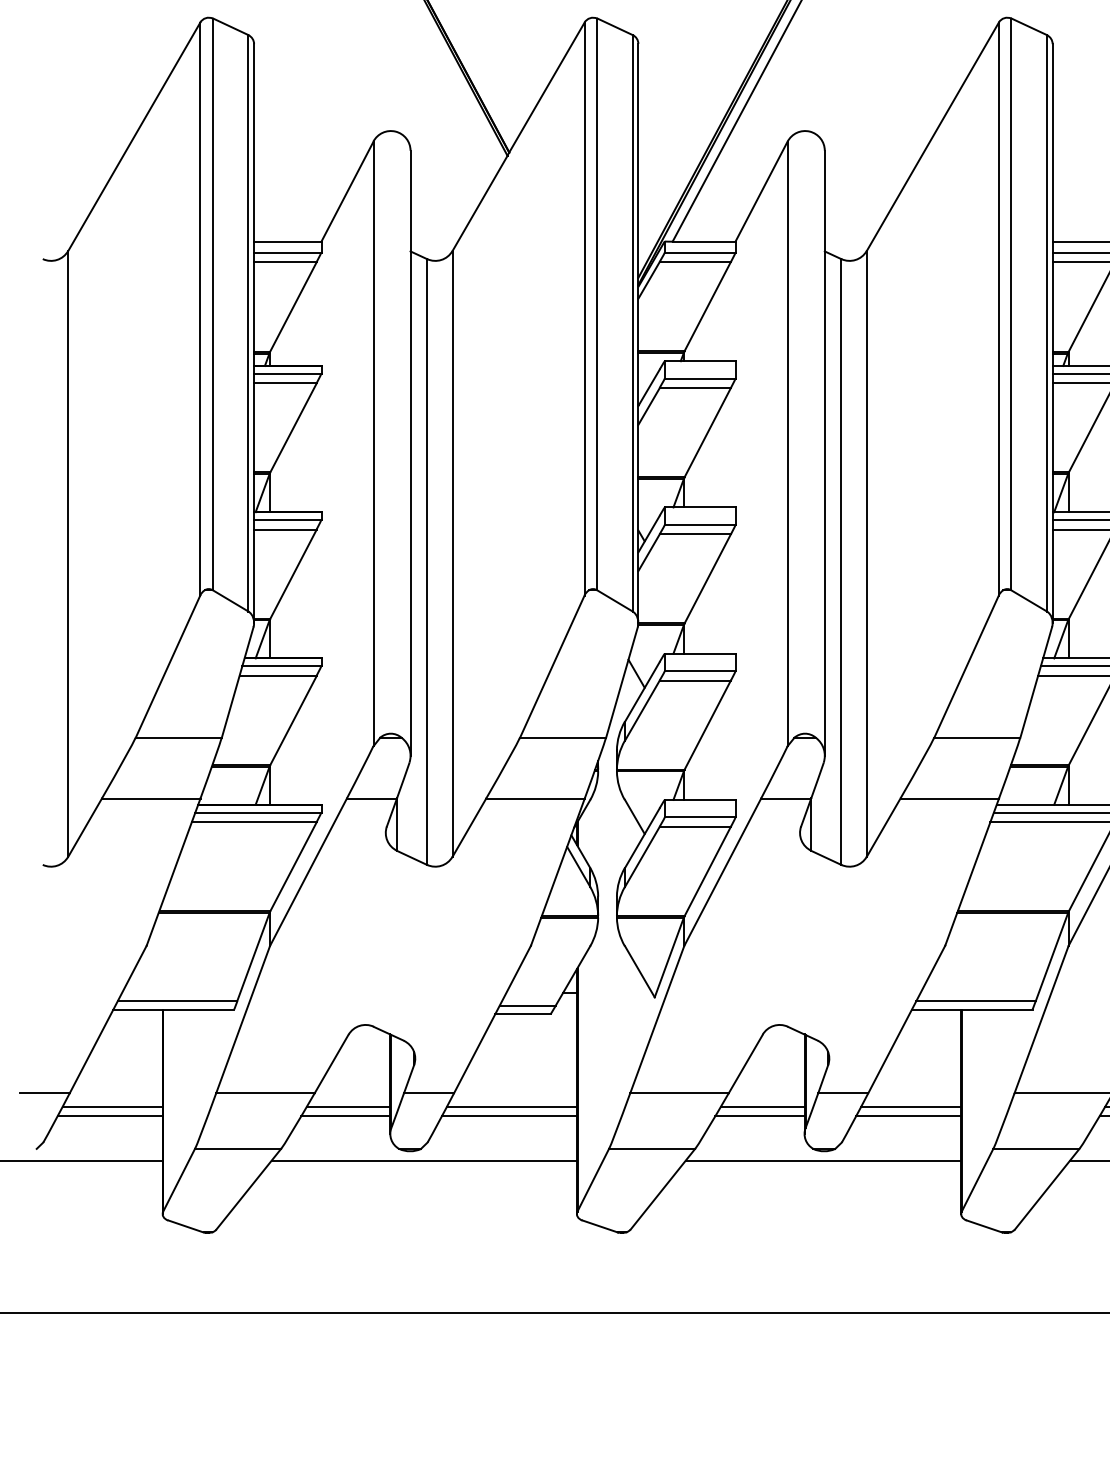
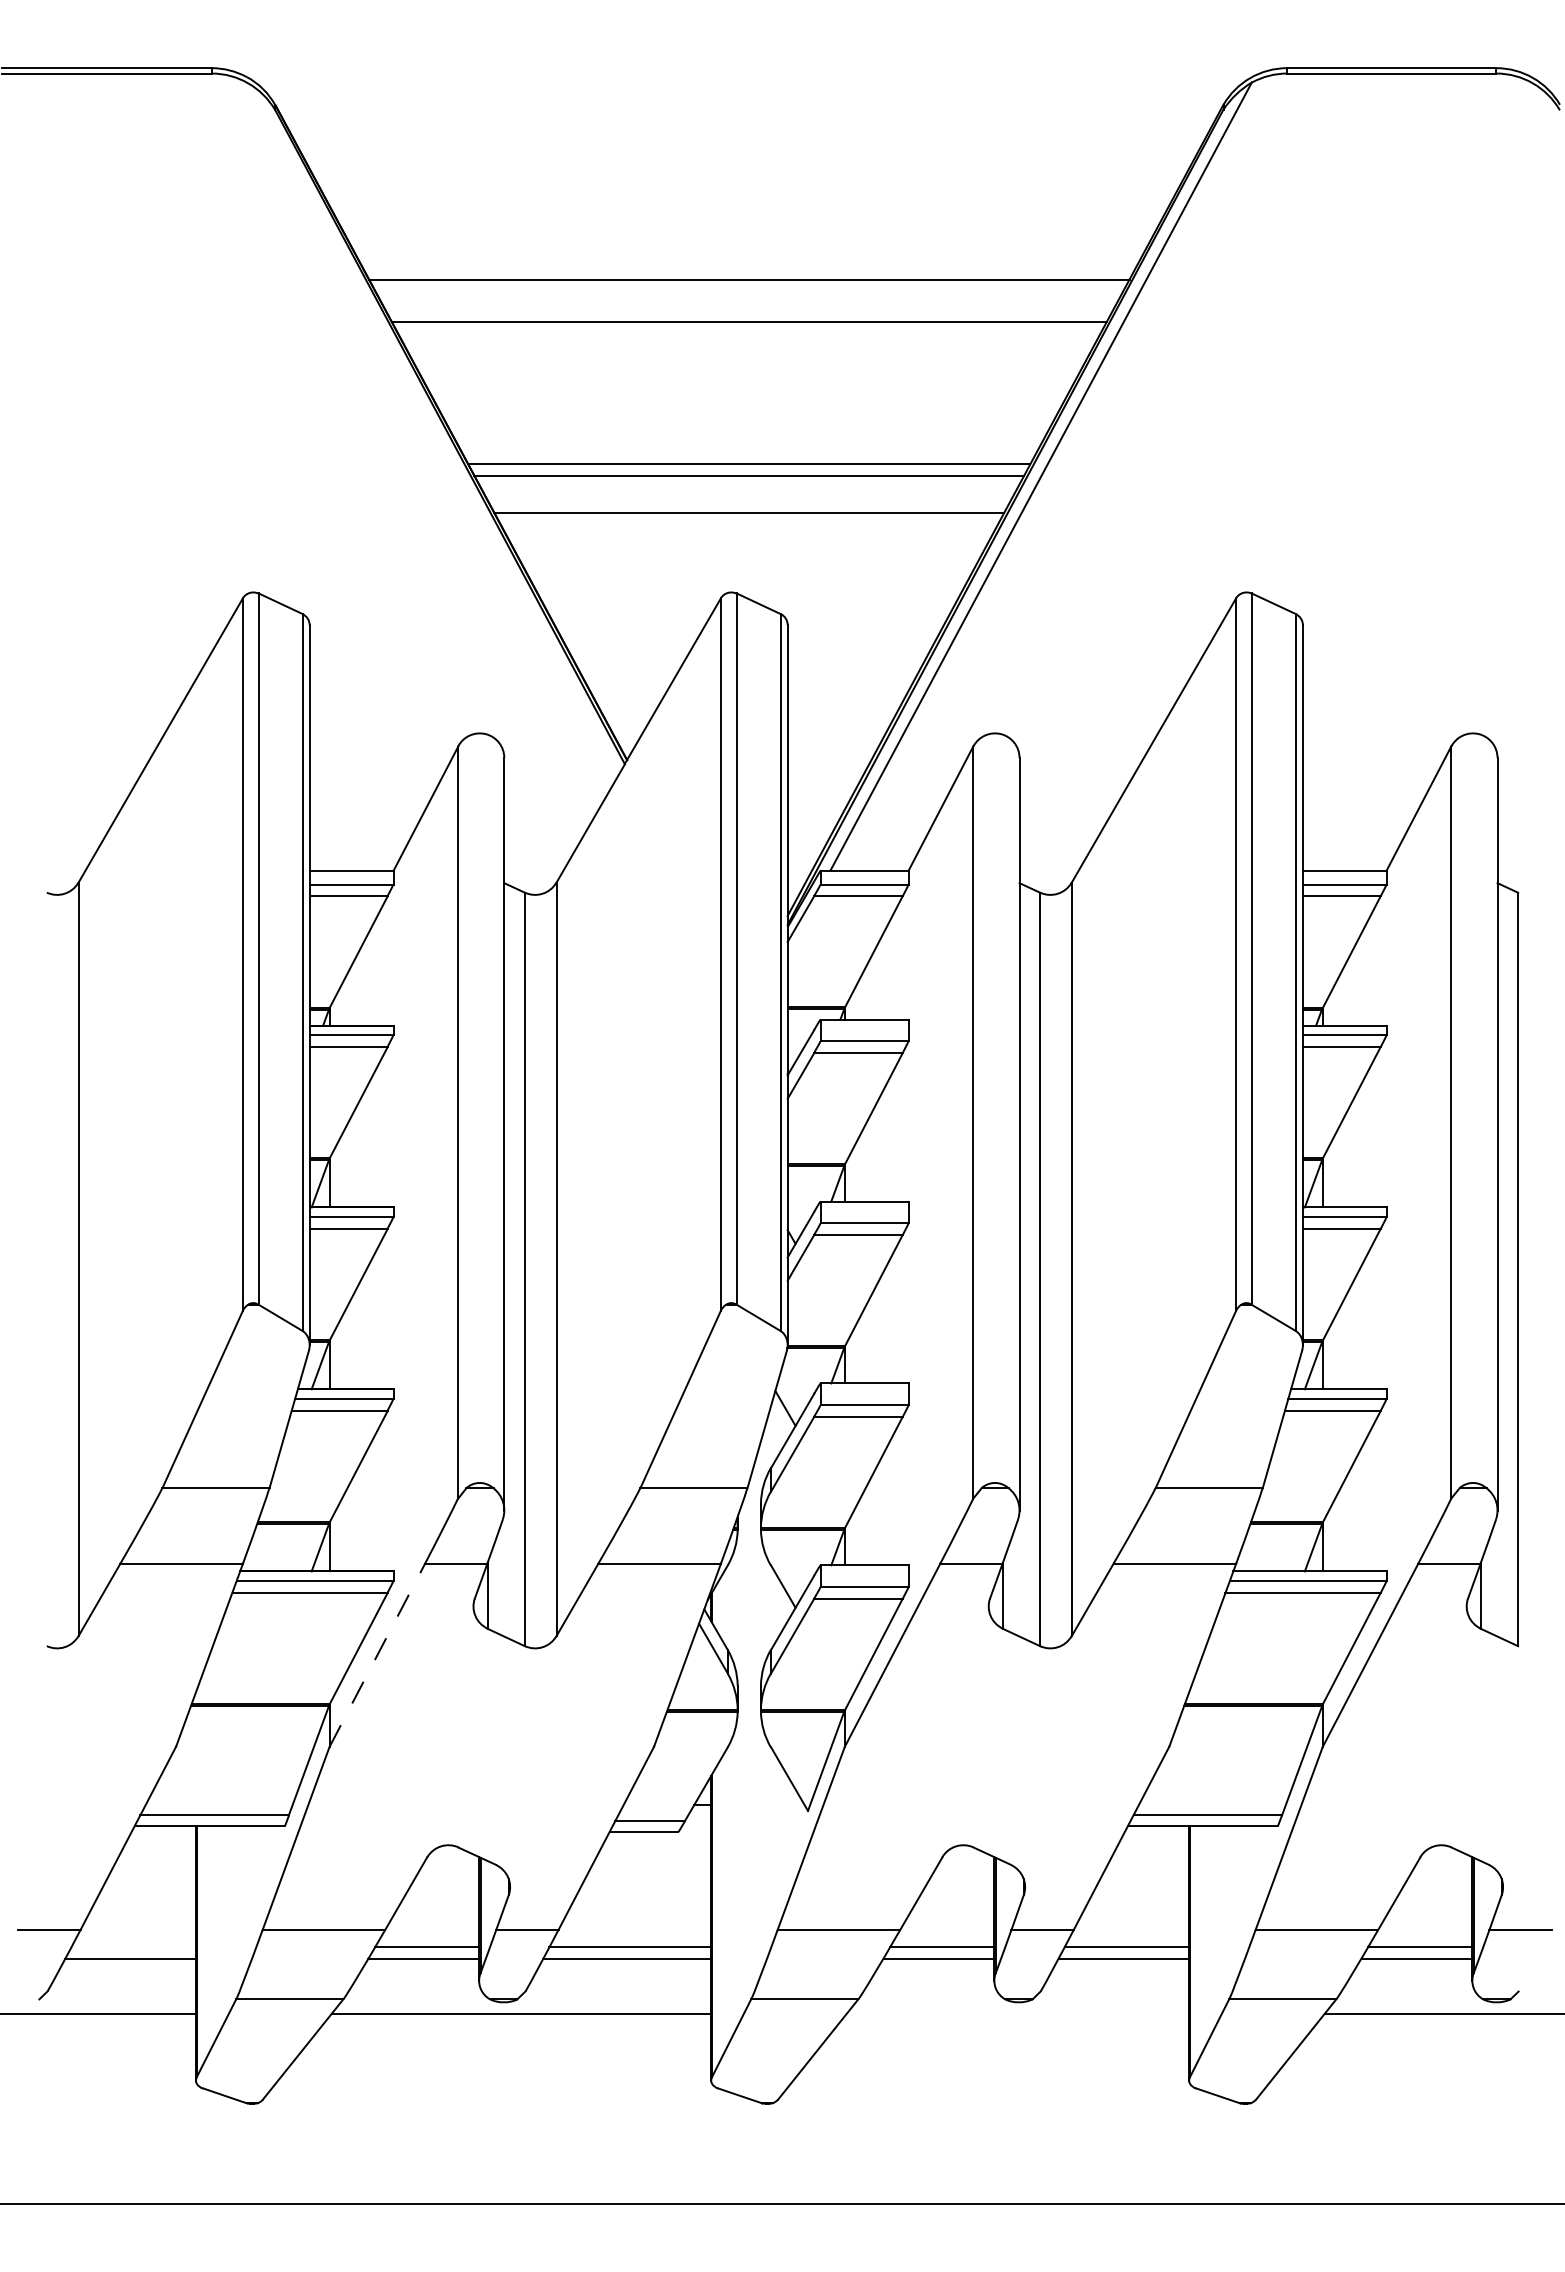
line: (308, 871) -> (377, 1654), solid -> dashed
line: (112, 1107) -> (133, 1947), removed
line: (823, 1160) -> (1017, 2013), removed

